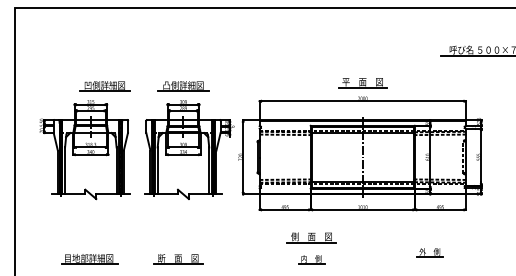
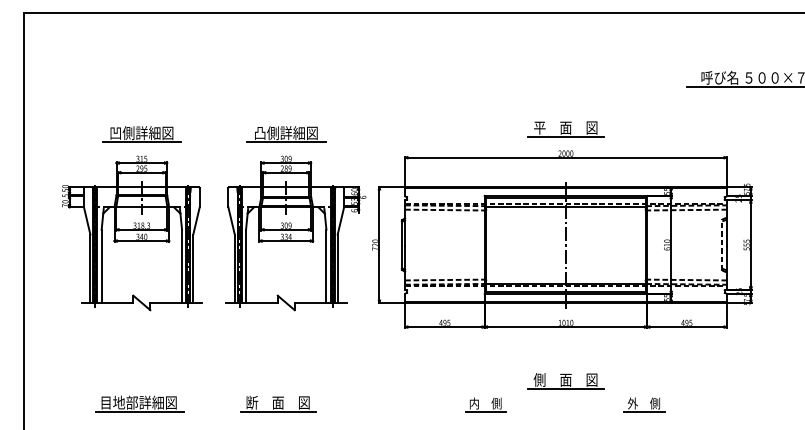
part: (104, 86) -> (141, 134), moved
part: (311, 237) -> (565, 381), moved
part: (429, 252) -> (643, 404), moved

